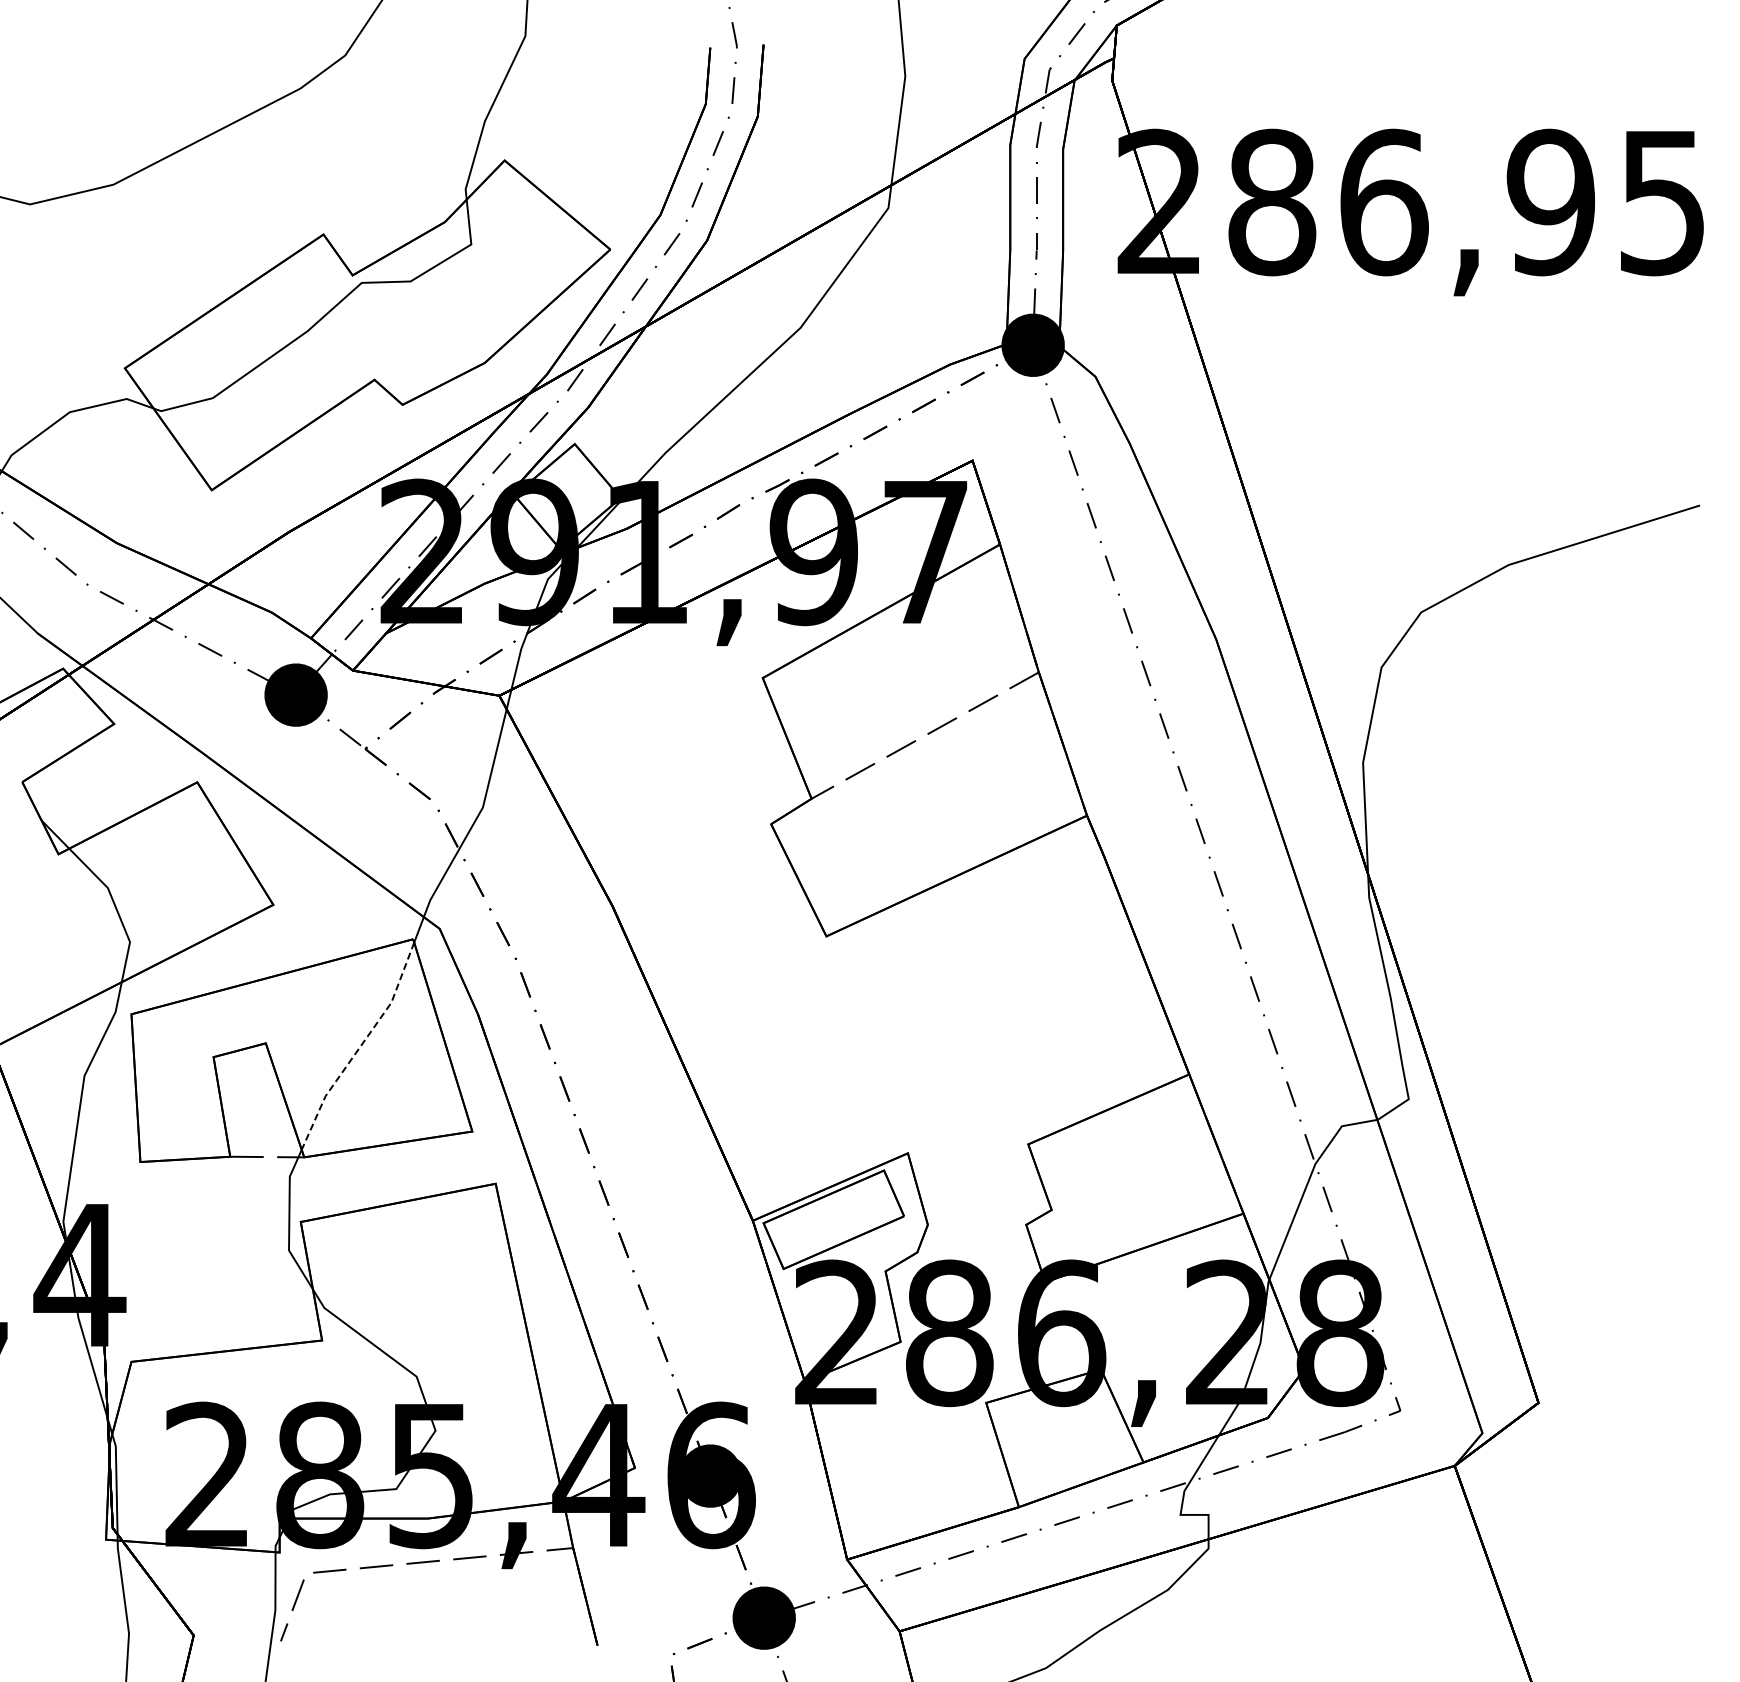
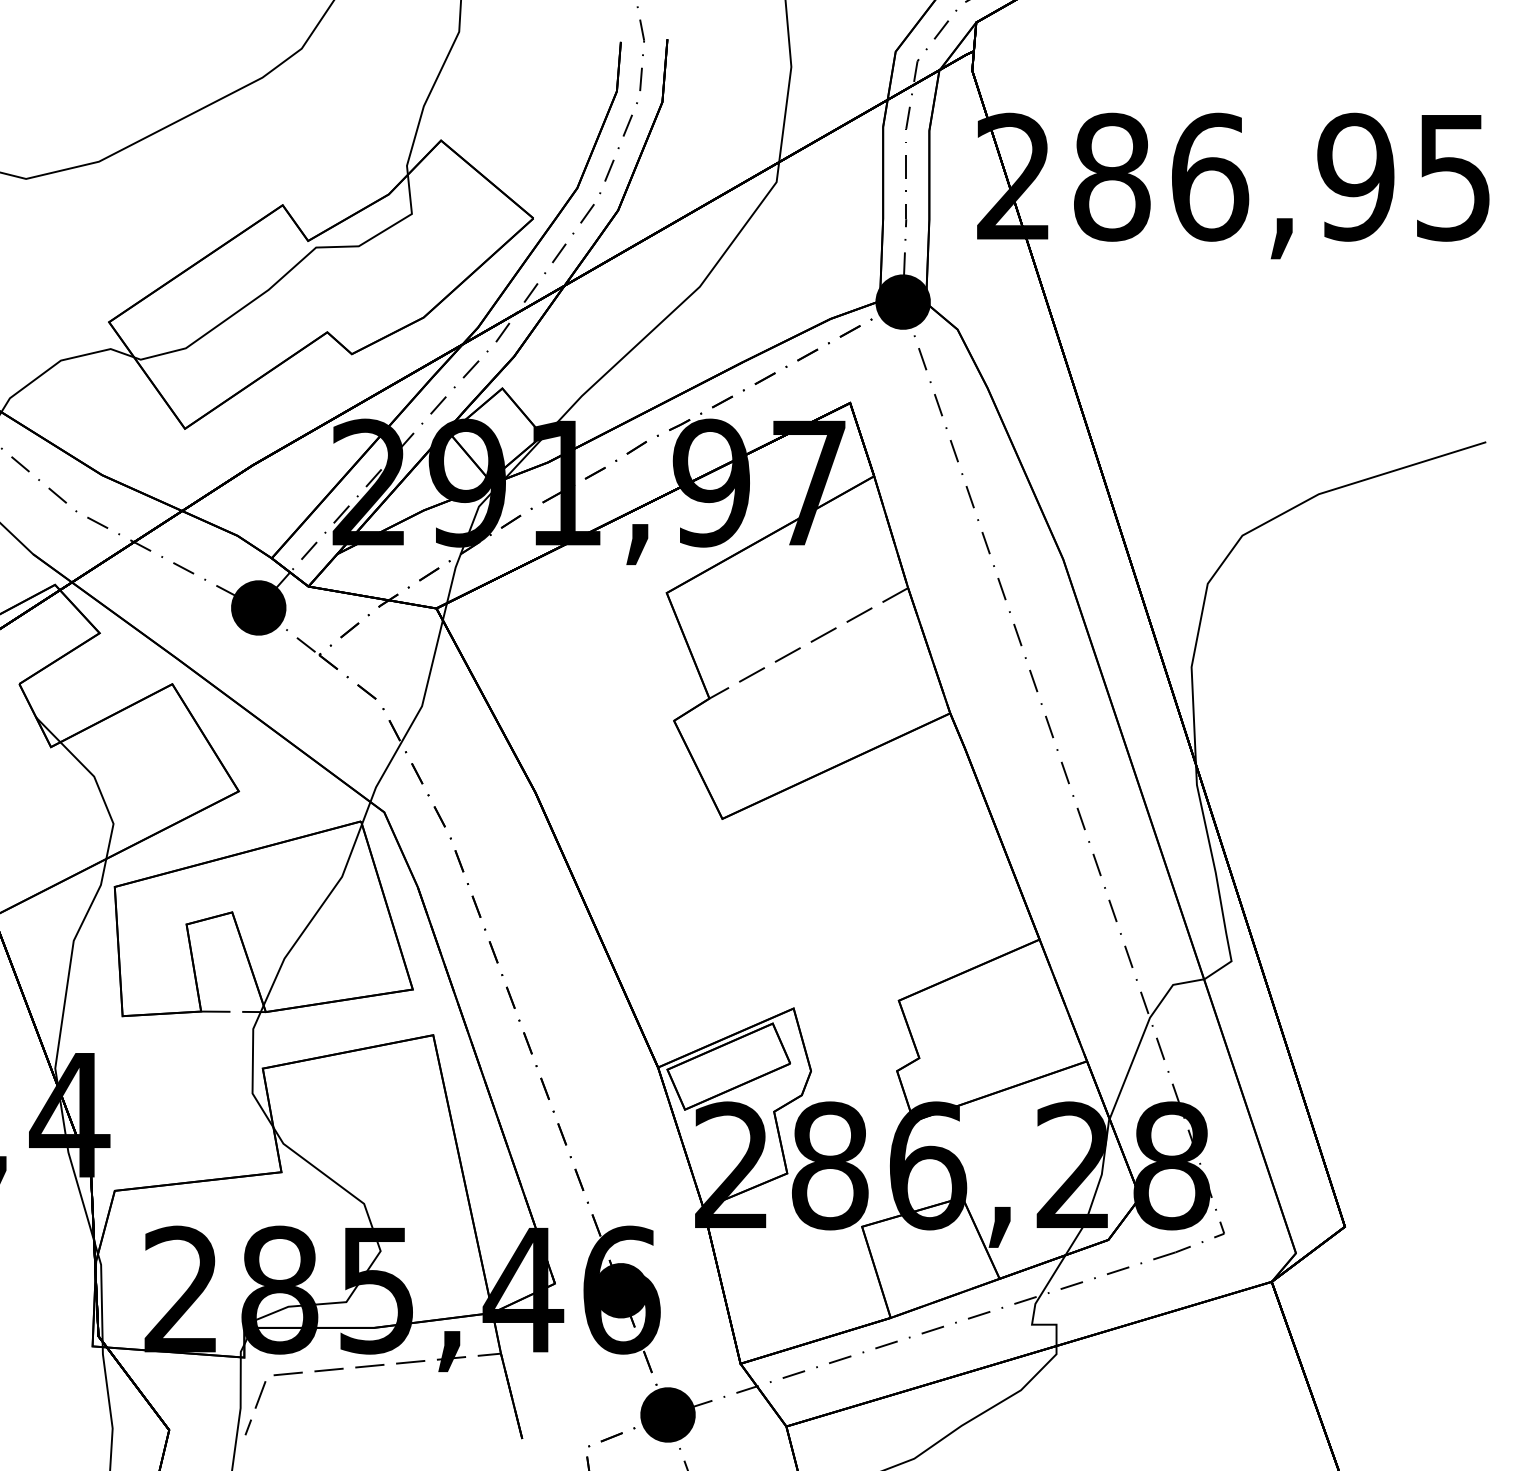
line: (359, 1047) -> (314, 916), dashed -> solid

